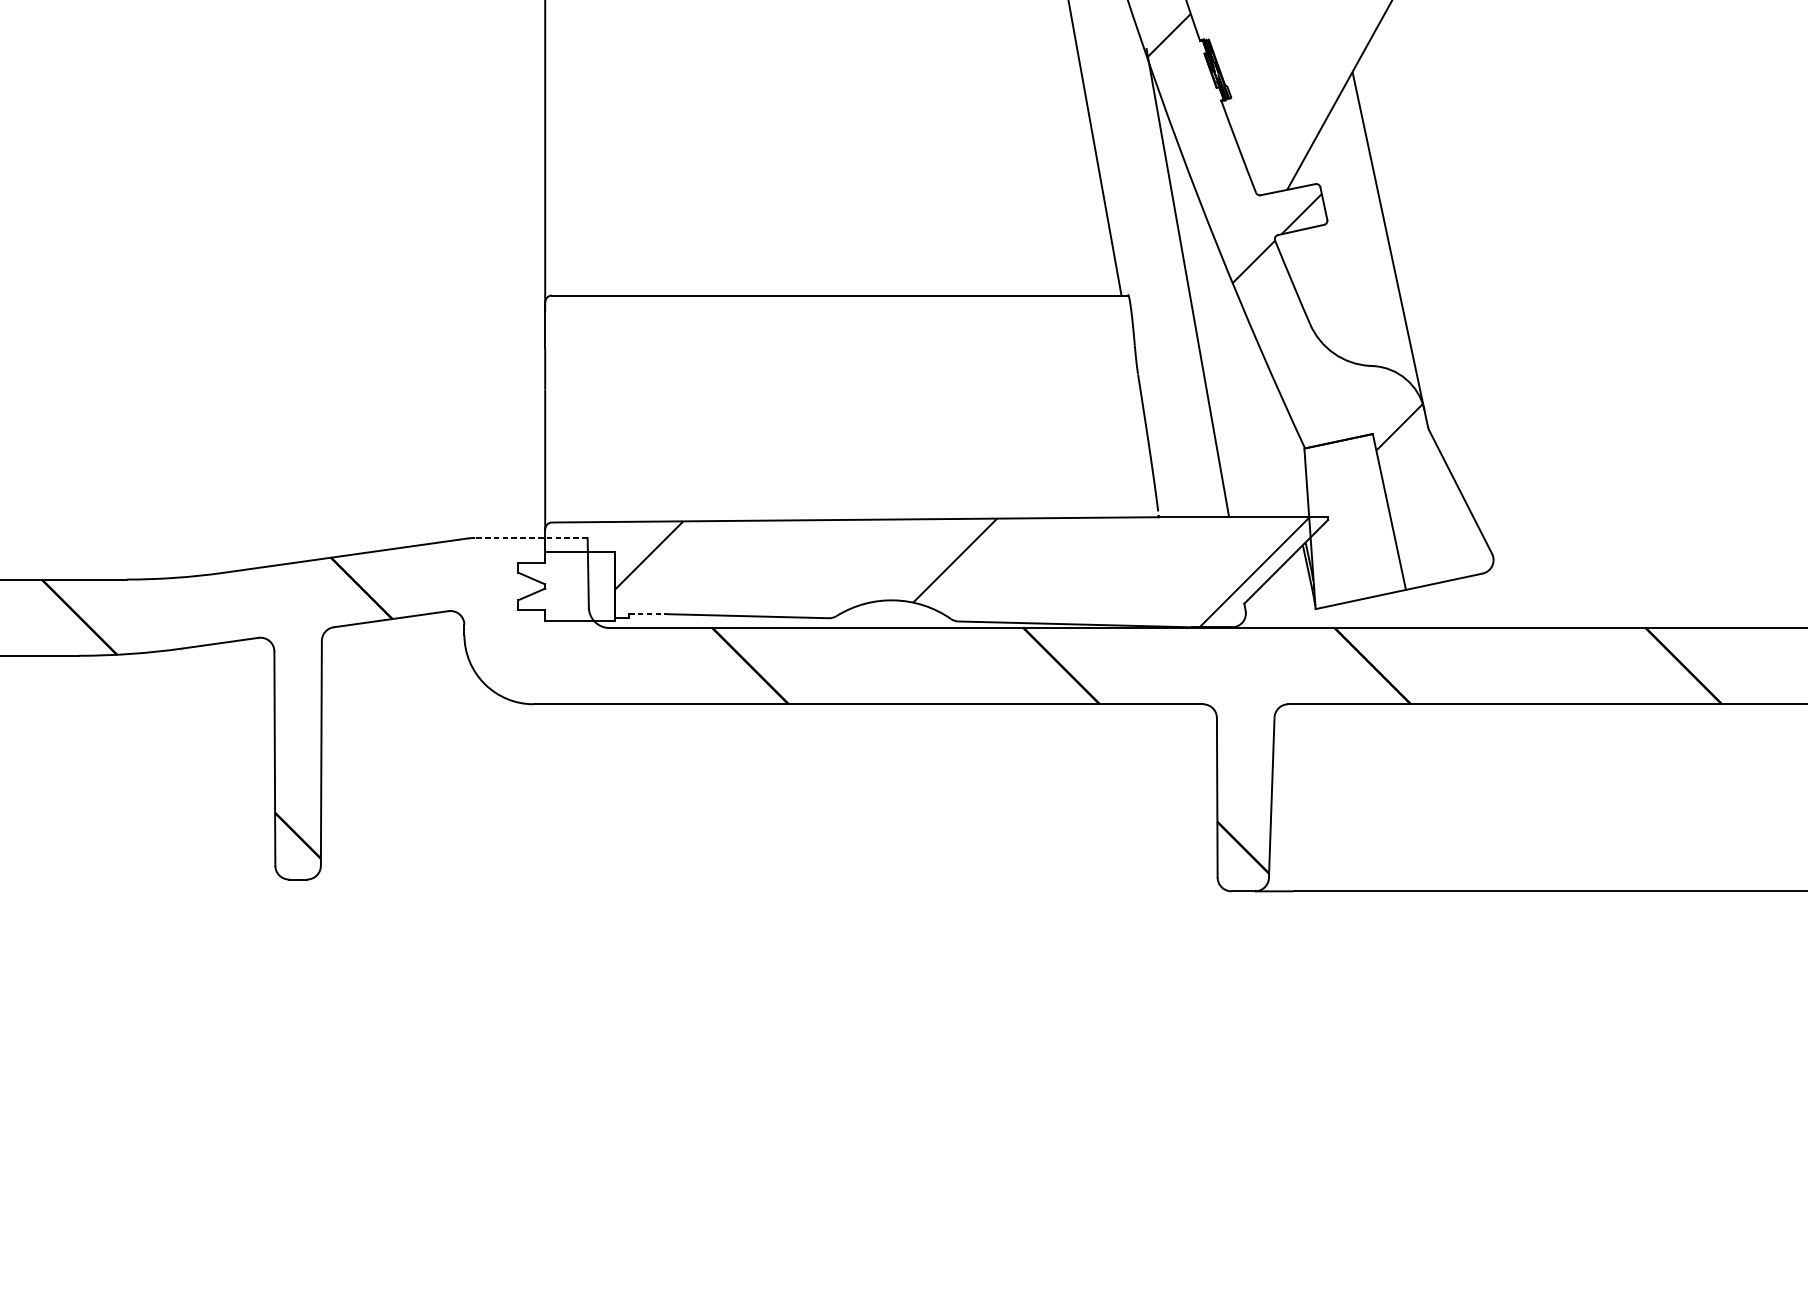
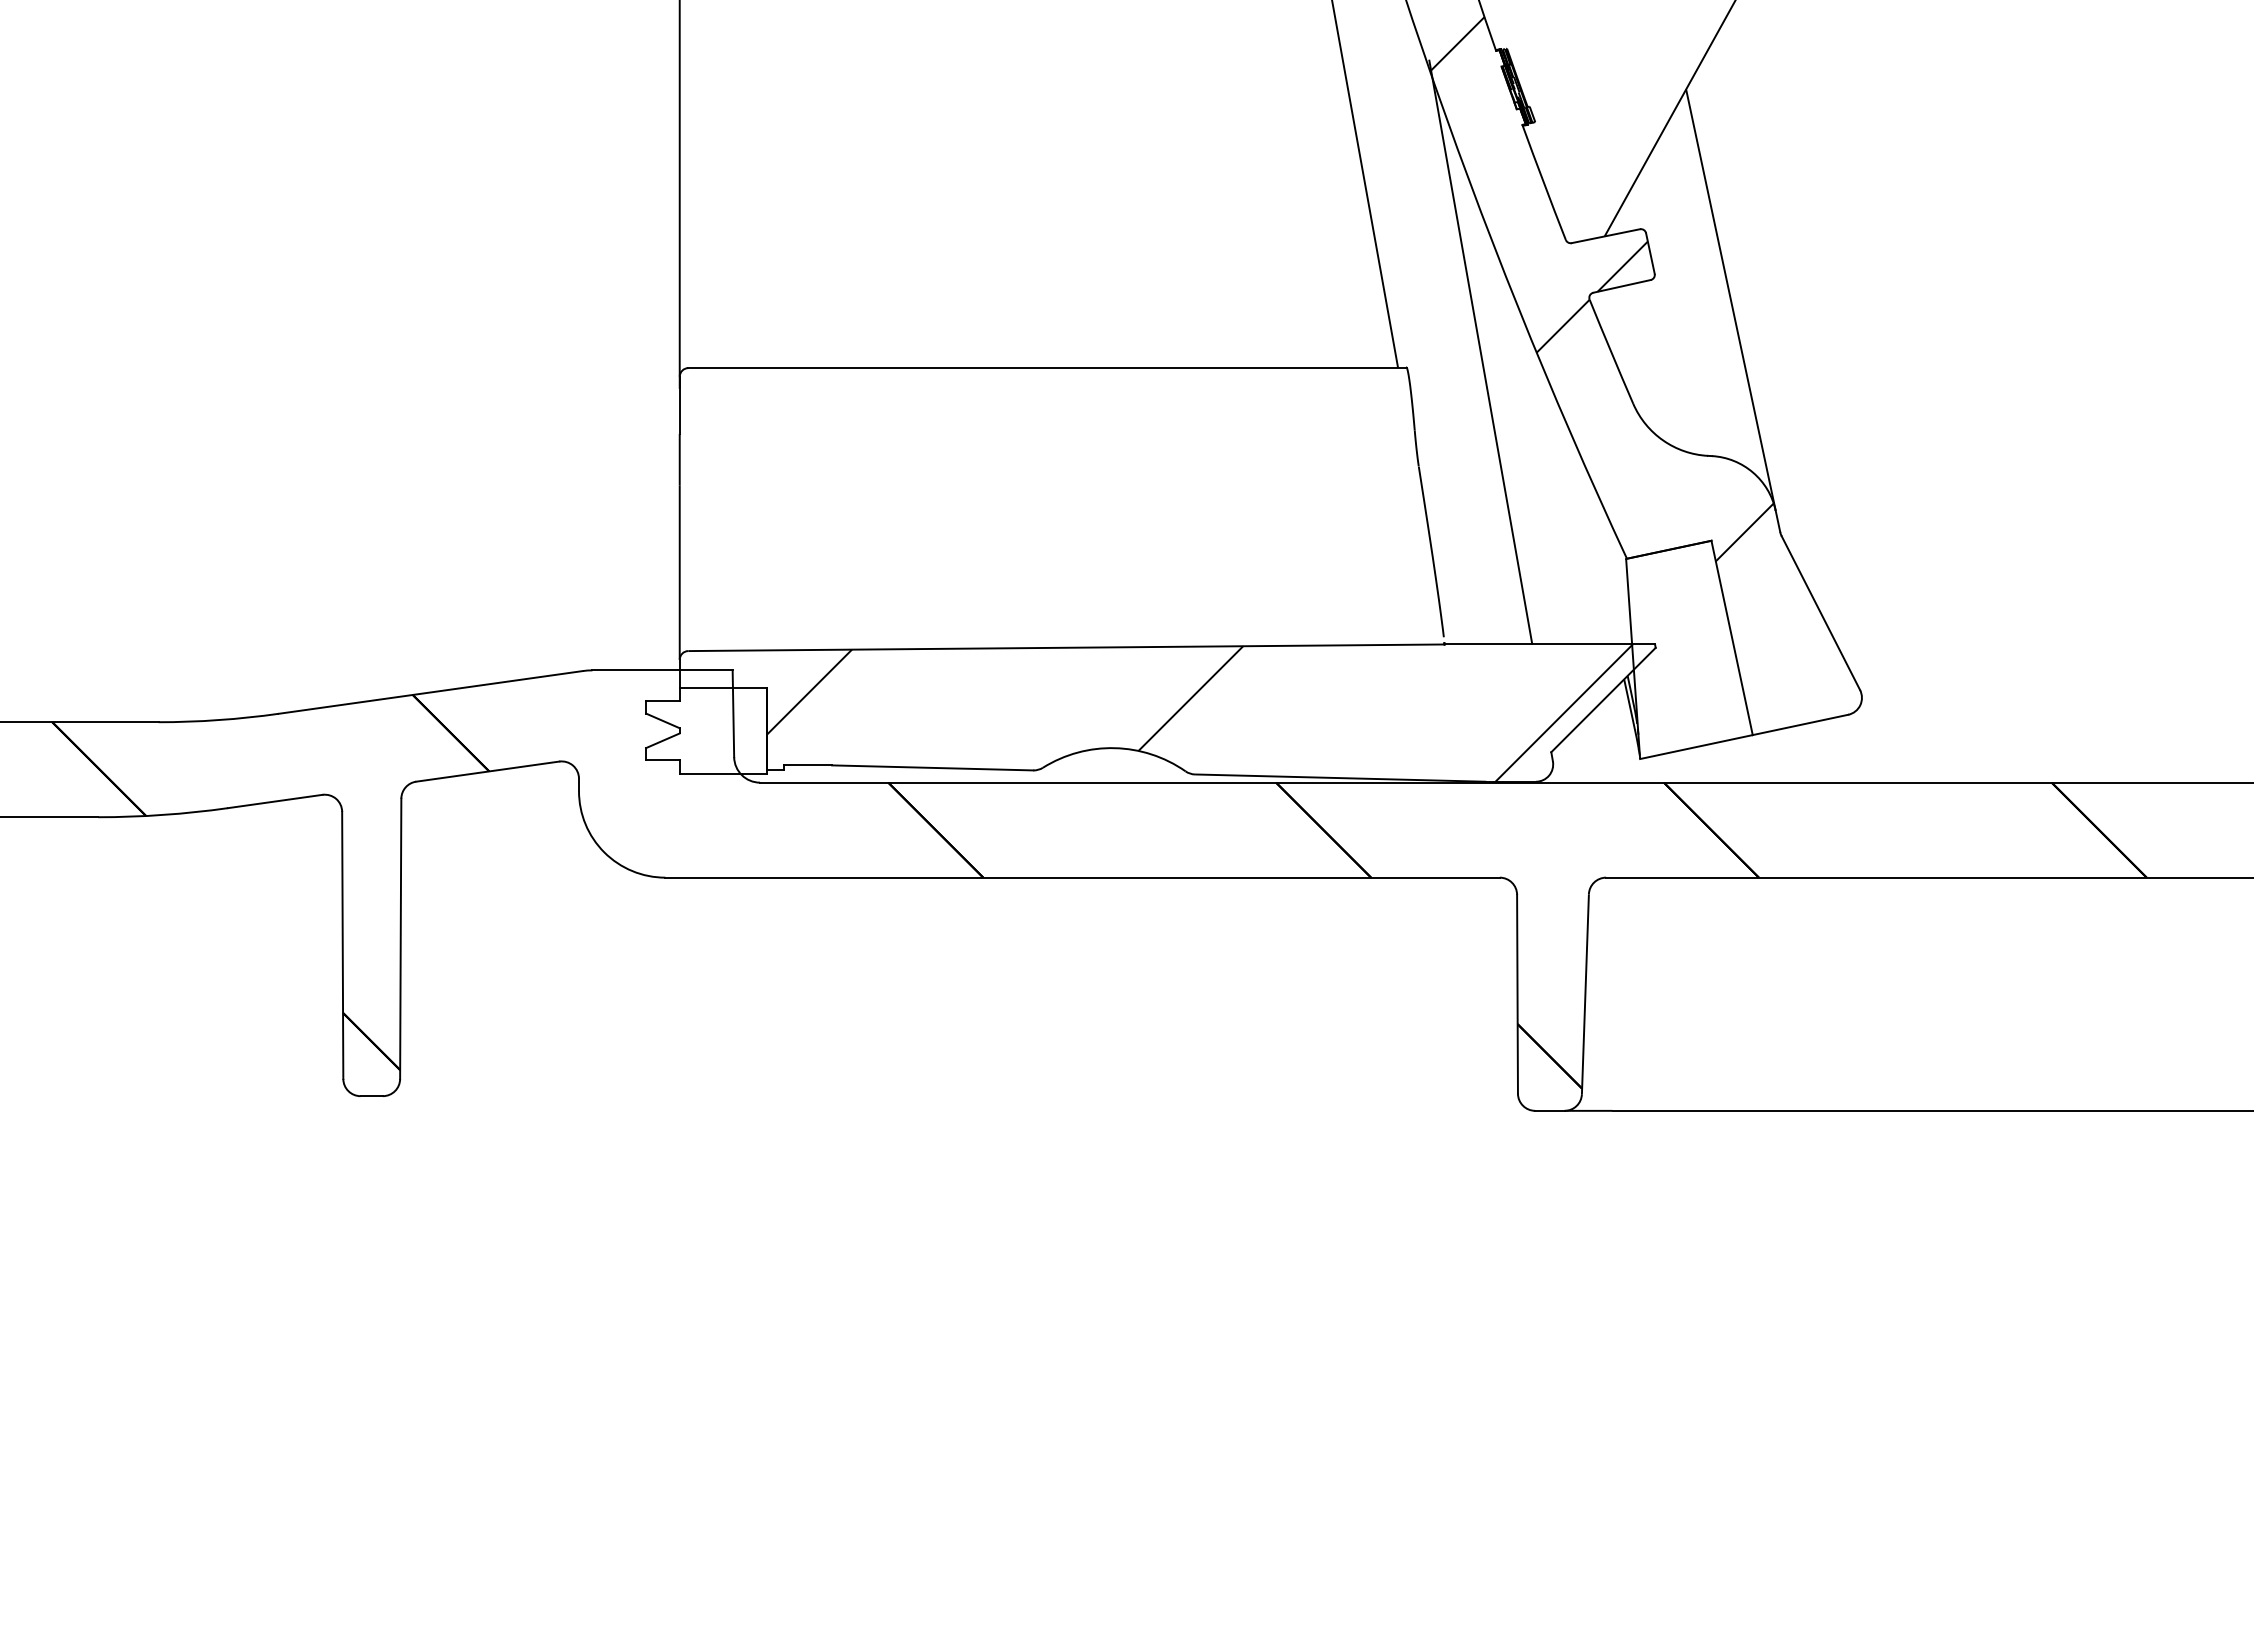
line: (531, 538) -> (662, 670), dashed -> solid
line: (648, 614) -> (808, 765), dashed -> solid

